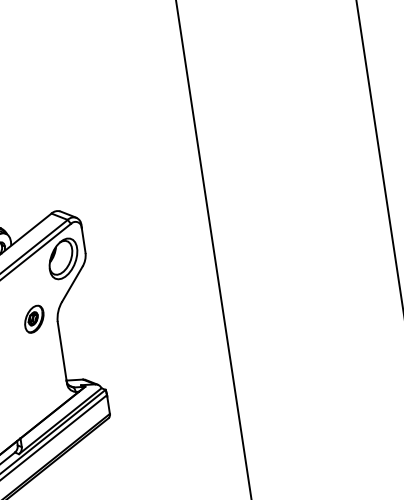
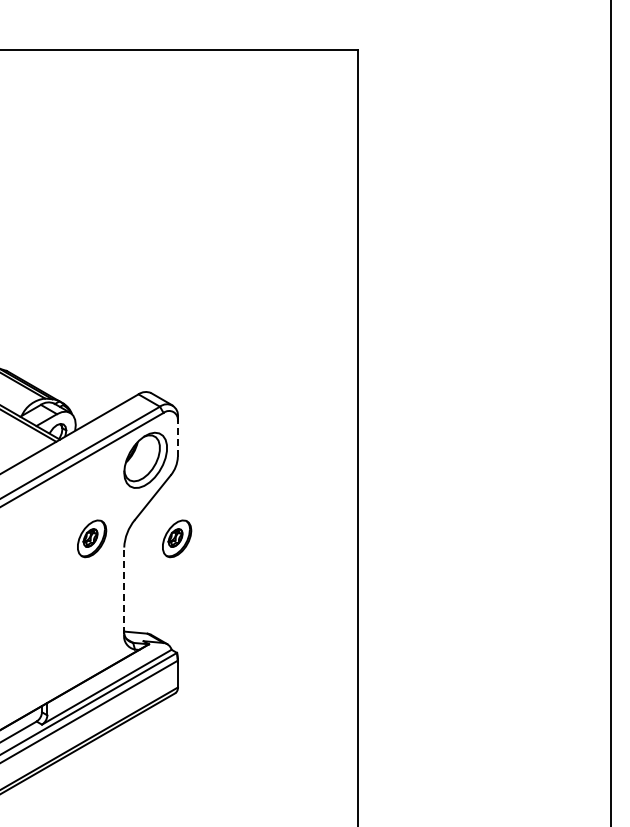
line: (83, 240) -> (177, 439), solid -> dashed
part: (93, 310) -> (177, 538), added
line: (62, 351) -> (124, 590), solid -> dashed

